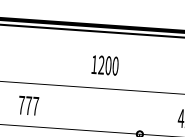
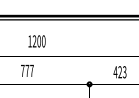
text: (104, 65) -> (36, 41), moved
text: (28, 105) -> (27, 70), moved

